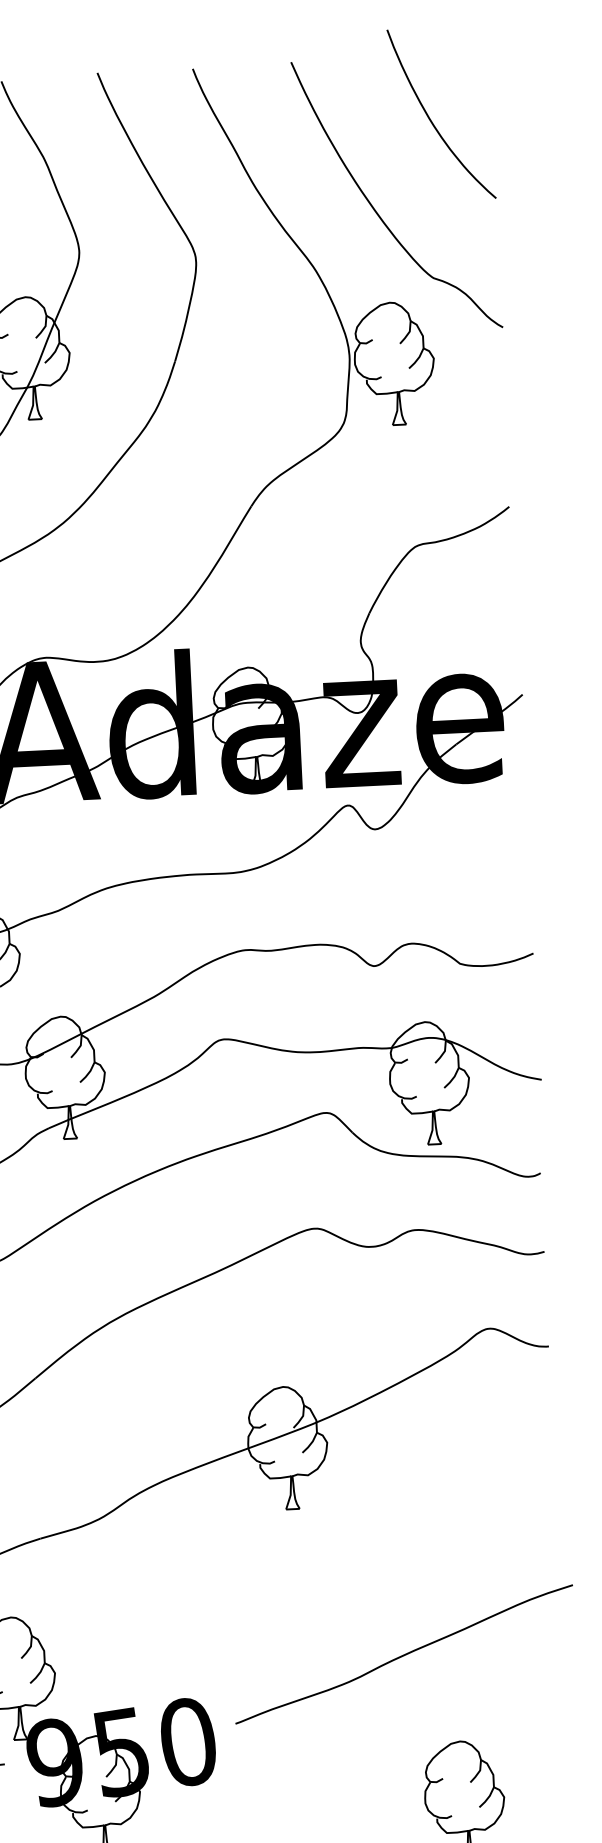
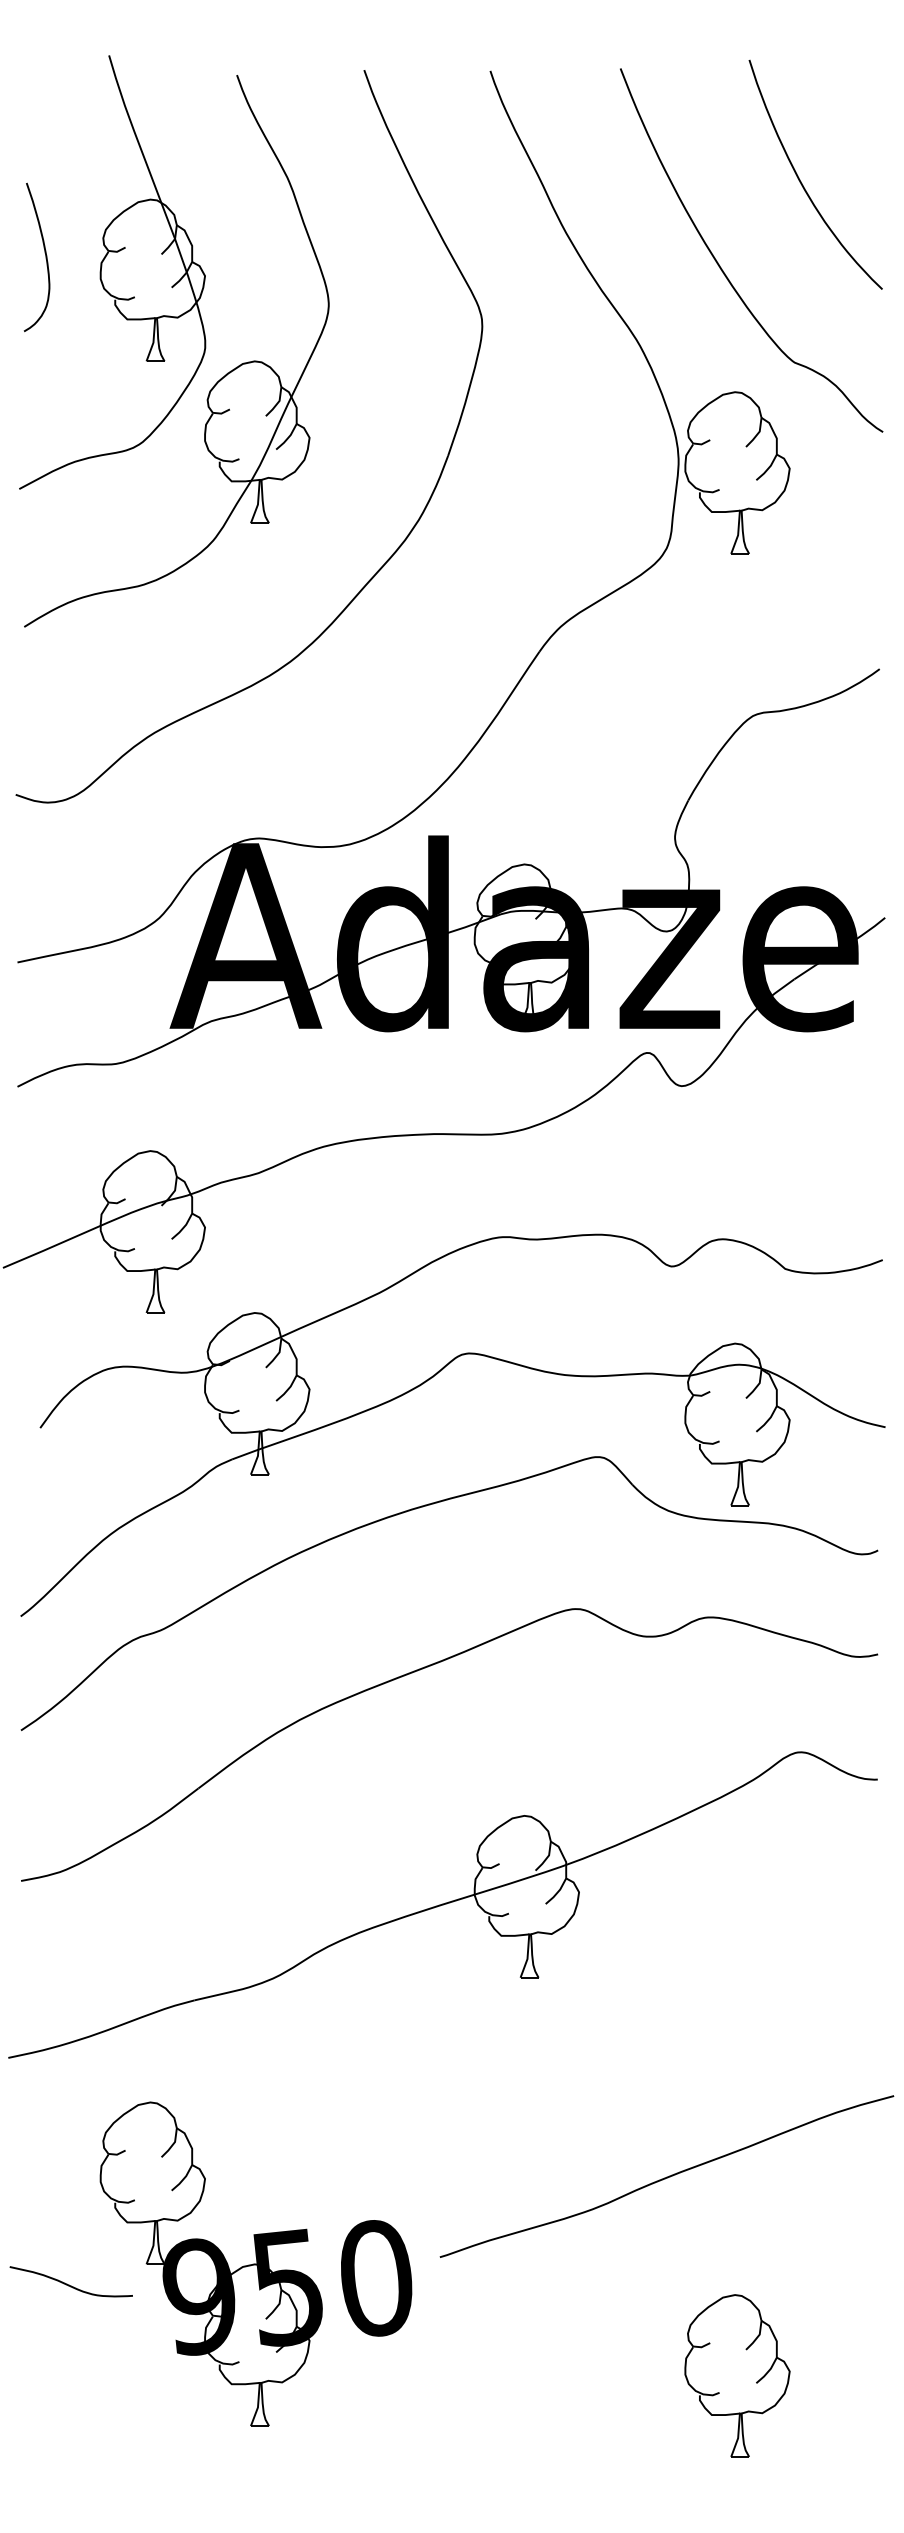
curve: (431, 119) -> (801, 181), moved

